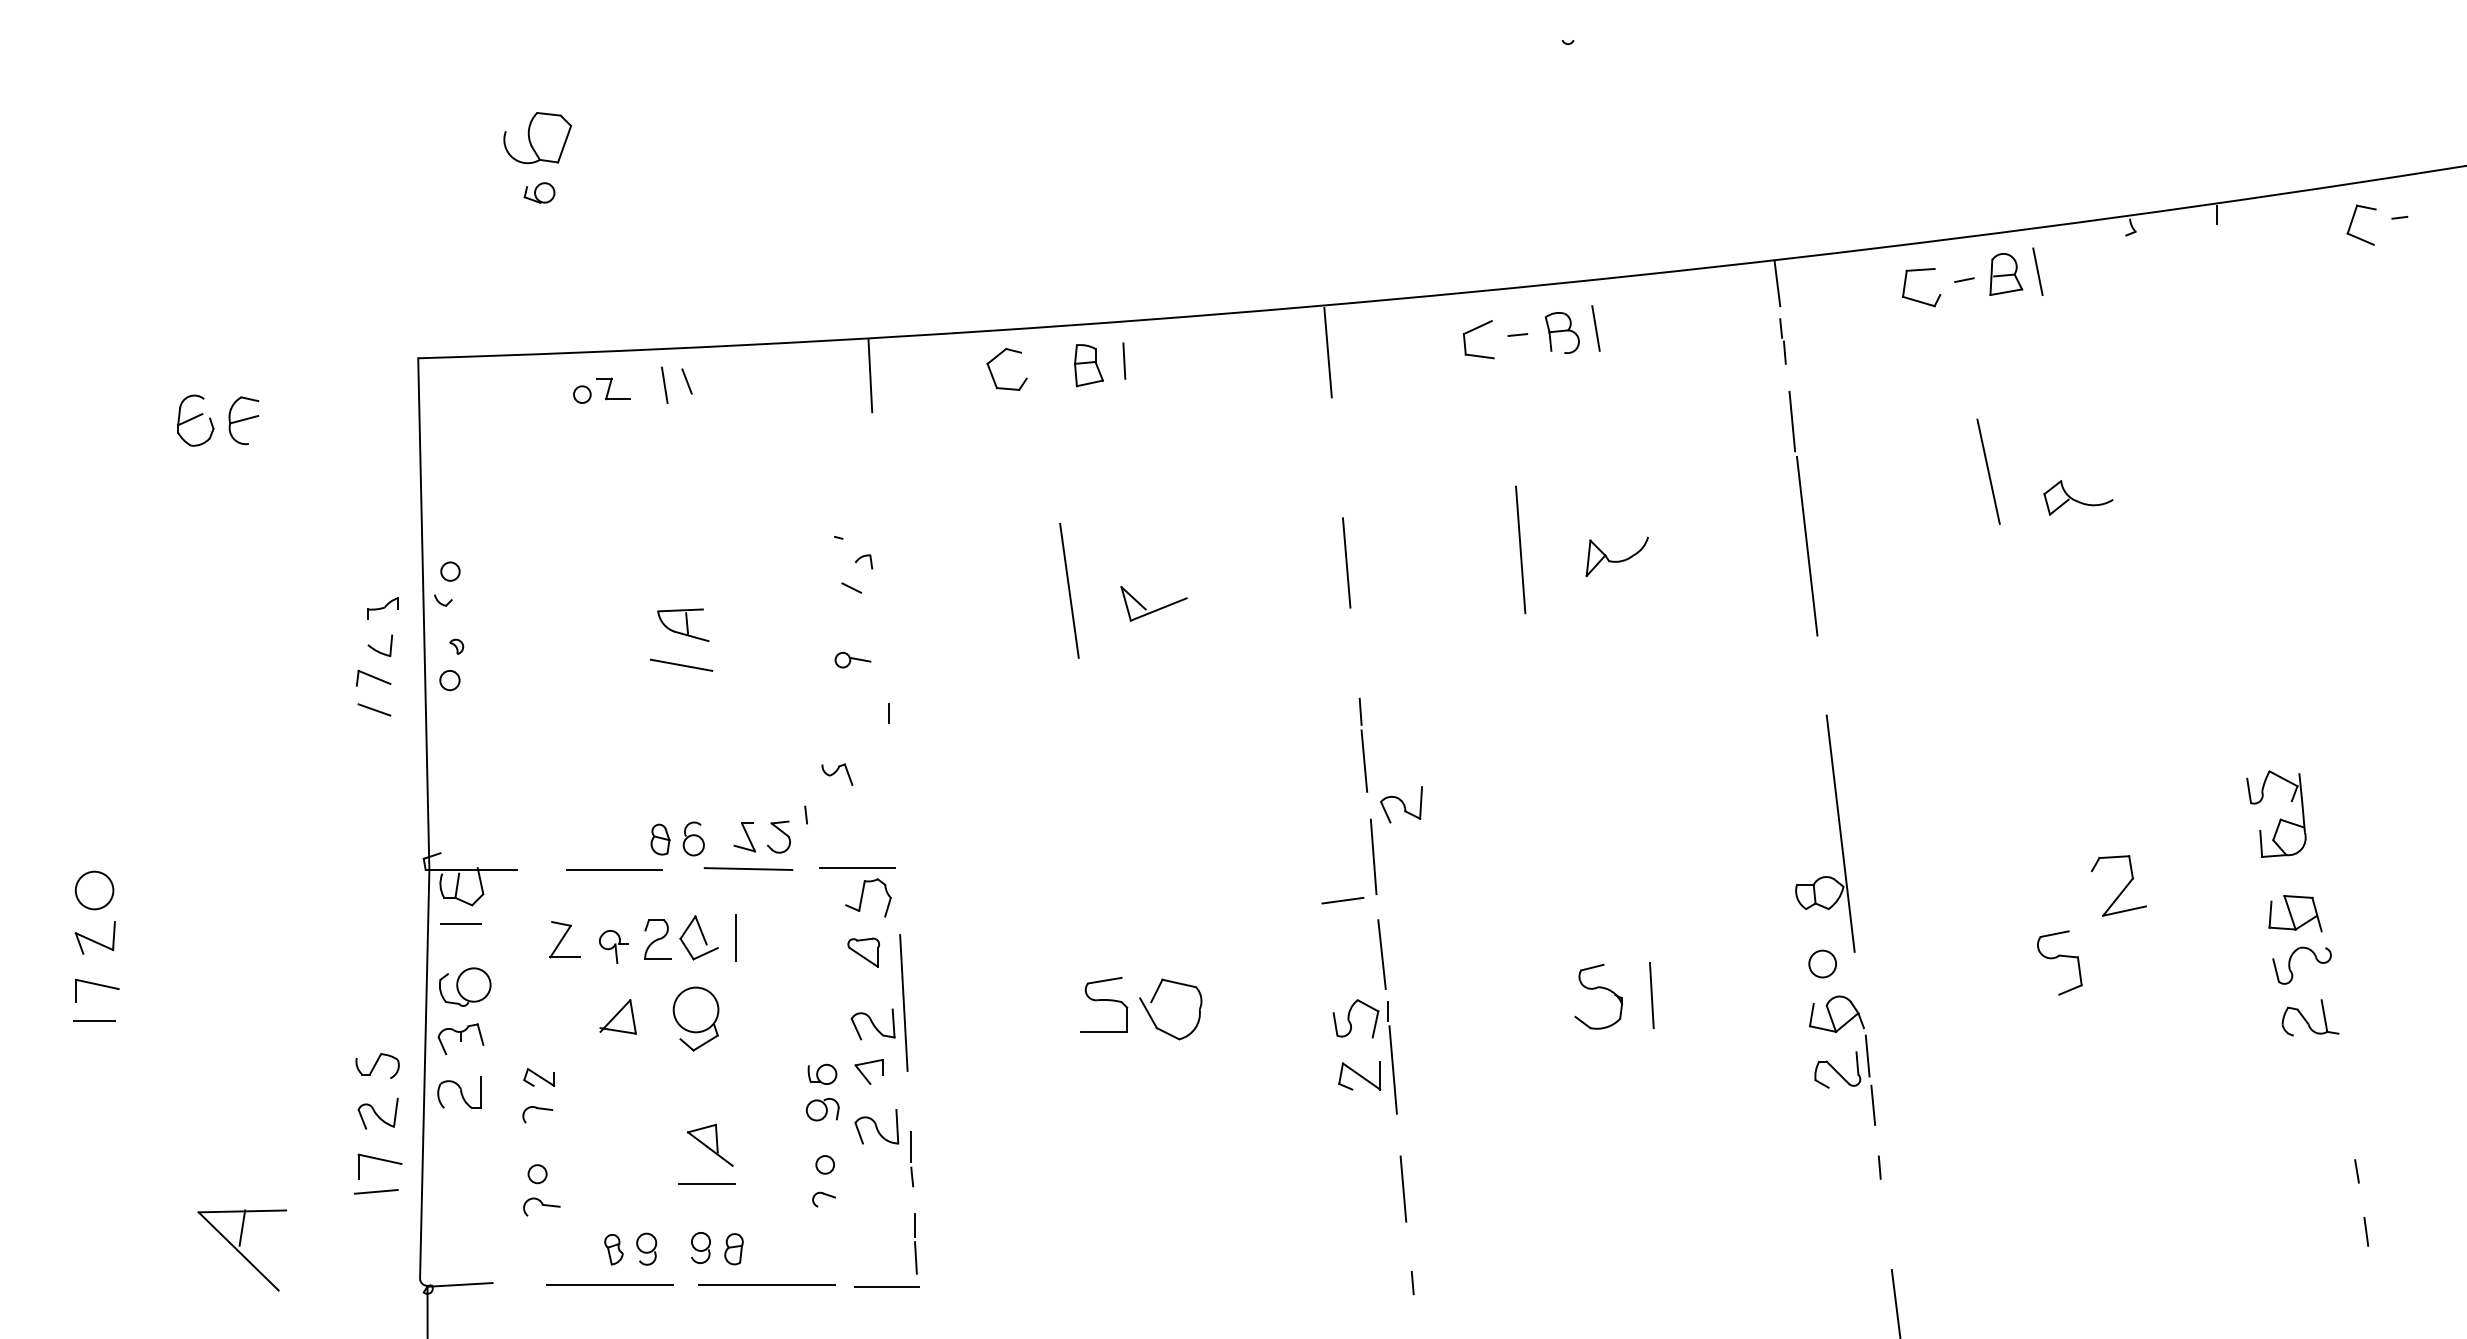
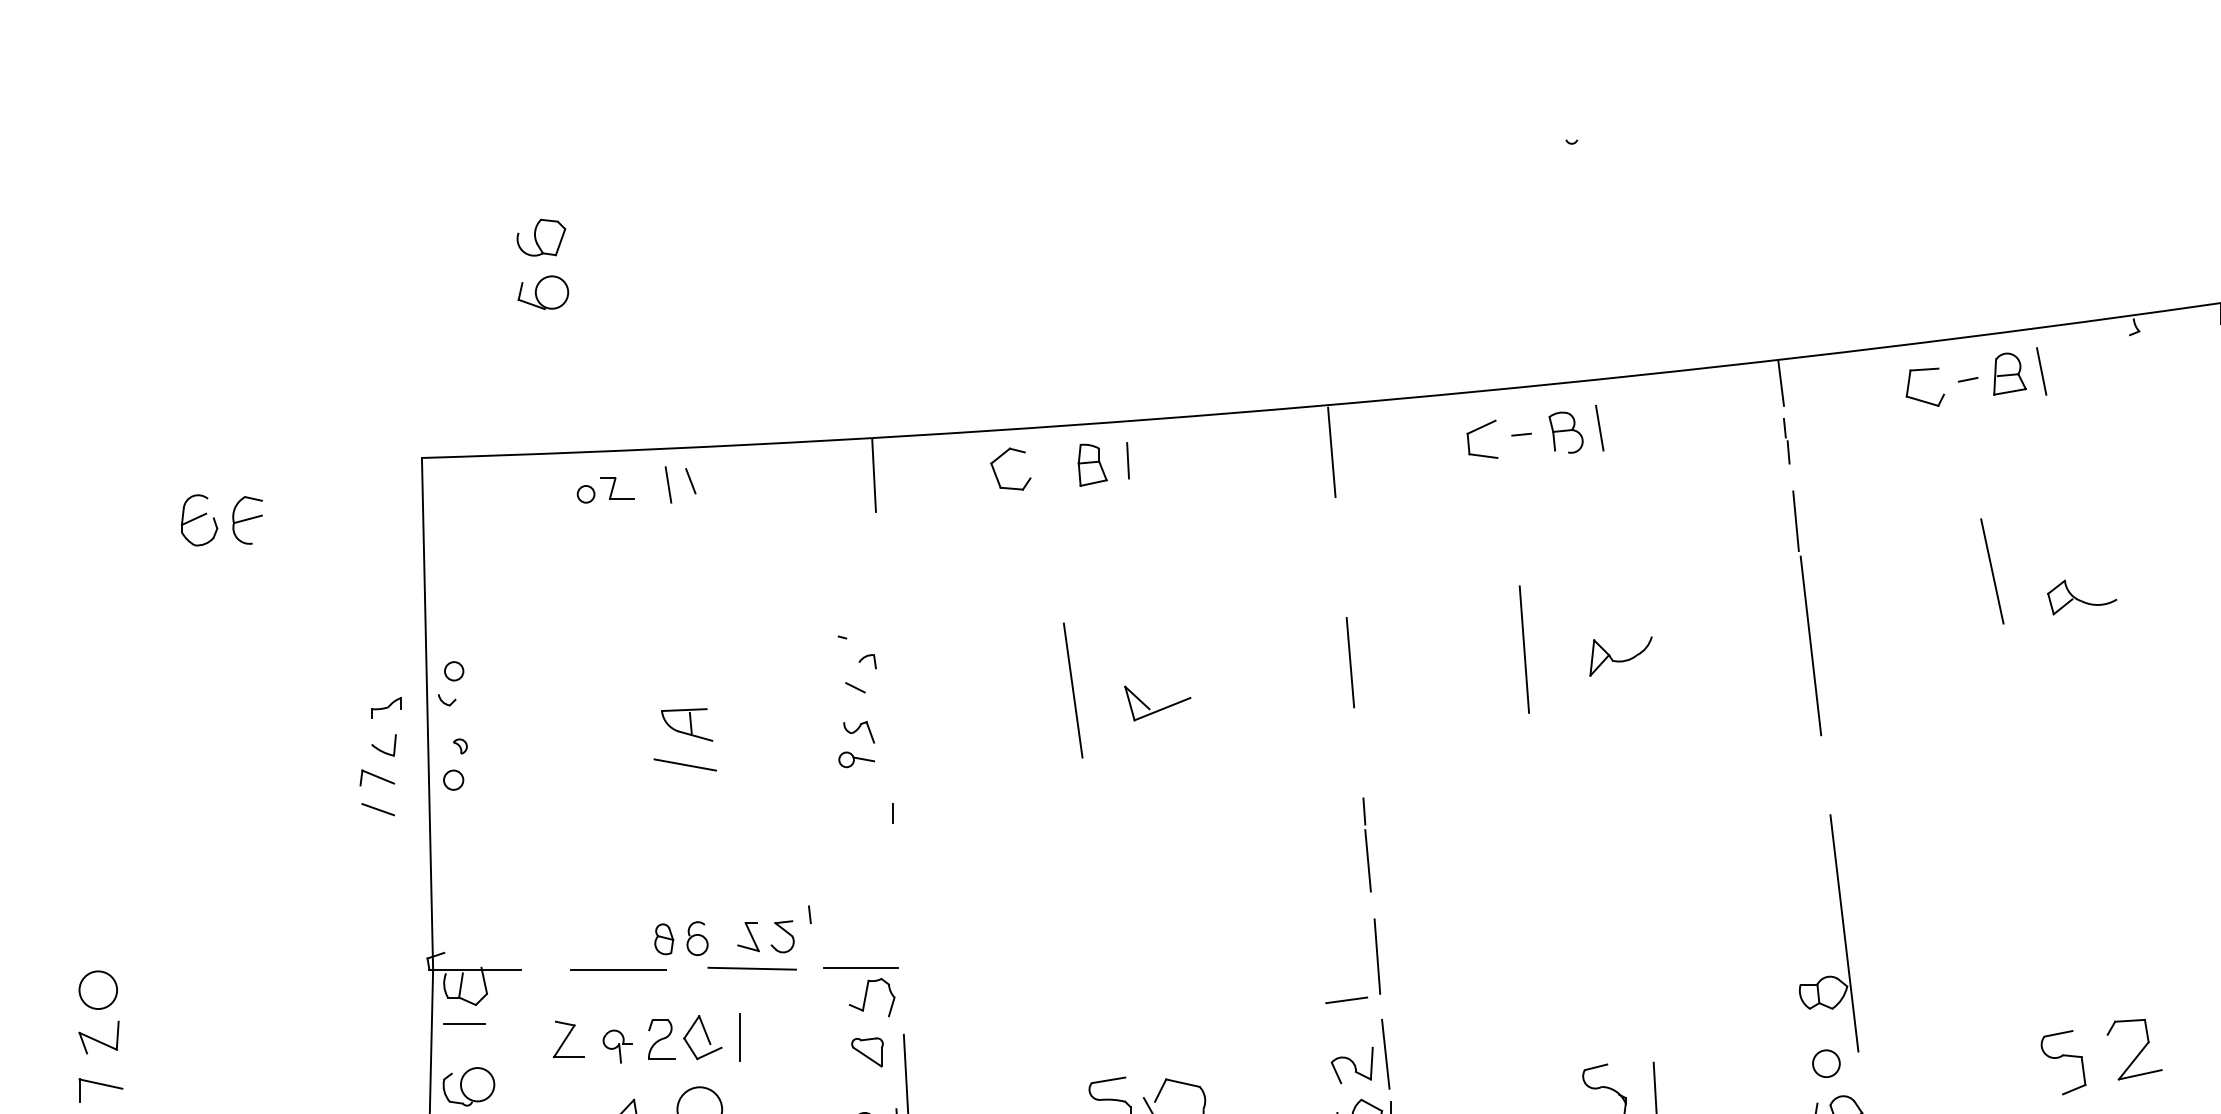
part: (537, 137) -> (541, 237), size x0.71
part: (539, 192) -> (543, 292), size x1.67
part: (837, 774) -> (859, 732), moved
part: (1401, 804) -> (1352, 1065), moved
part: (2118, 885) -> (2134, 1049), moved

